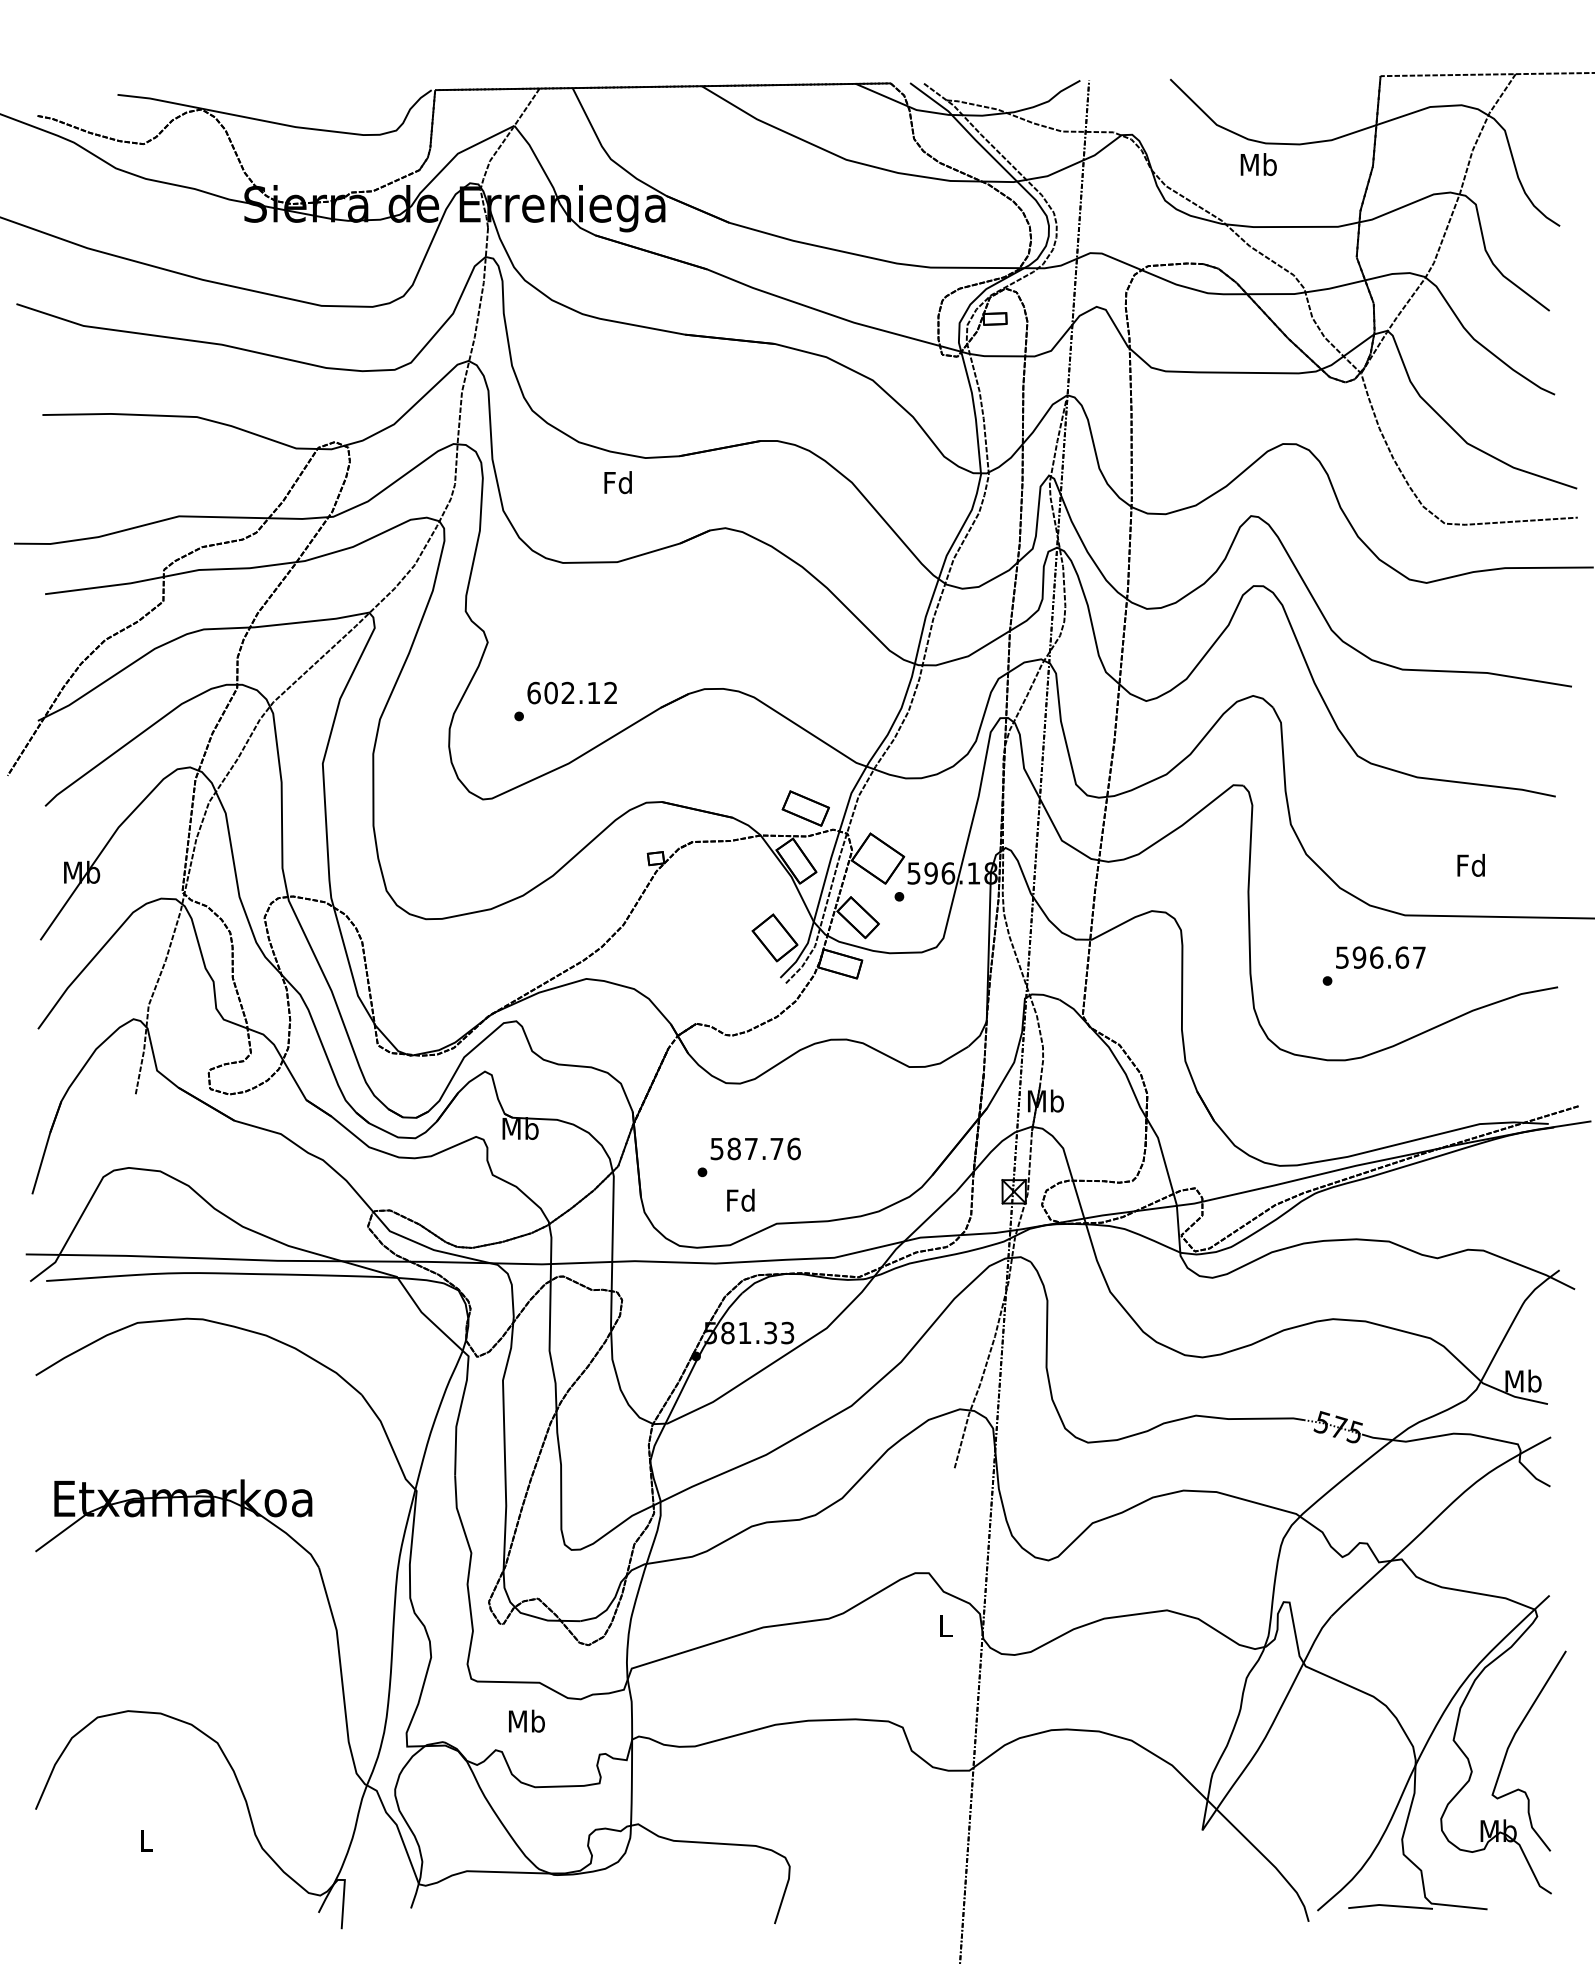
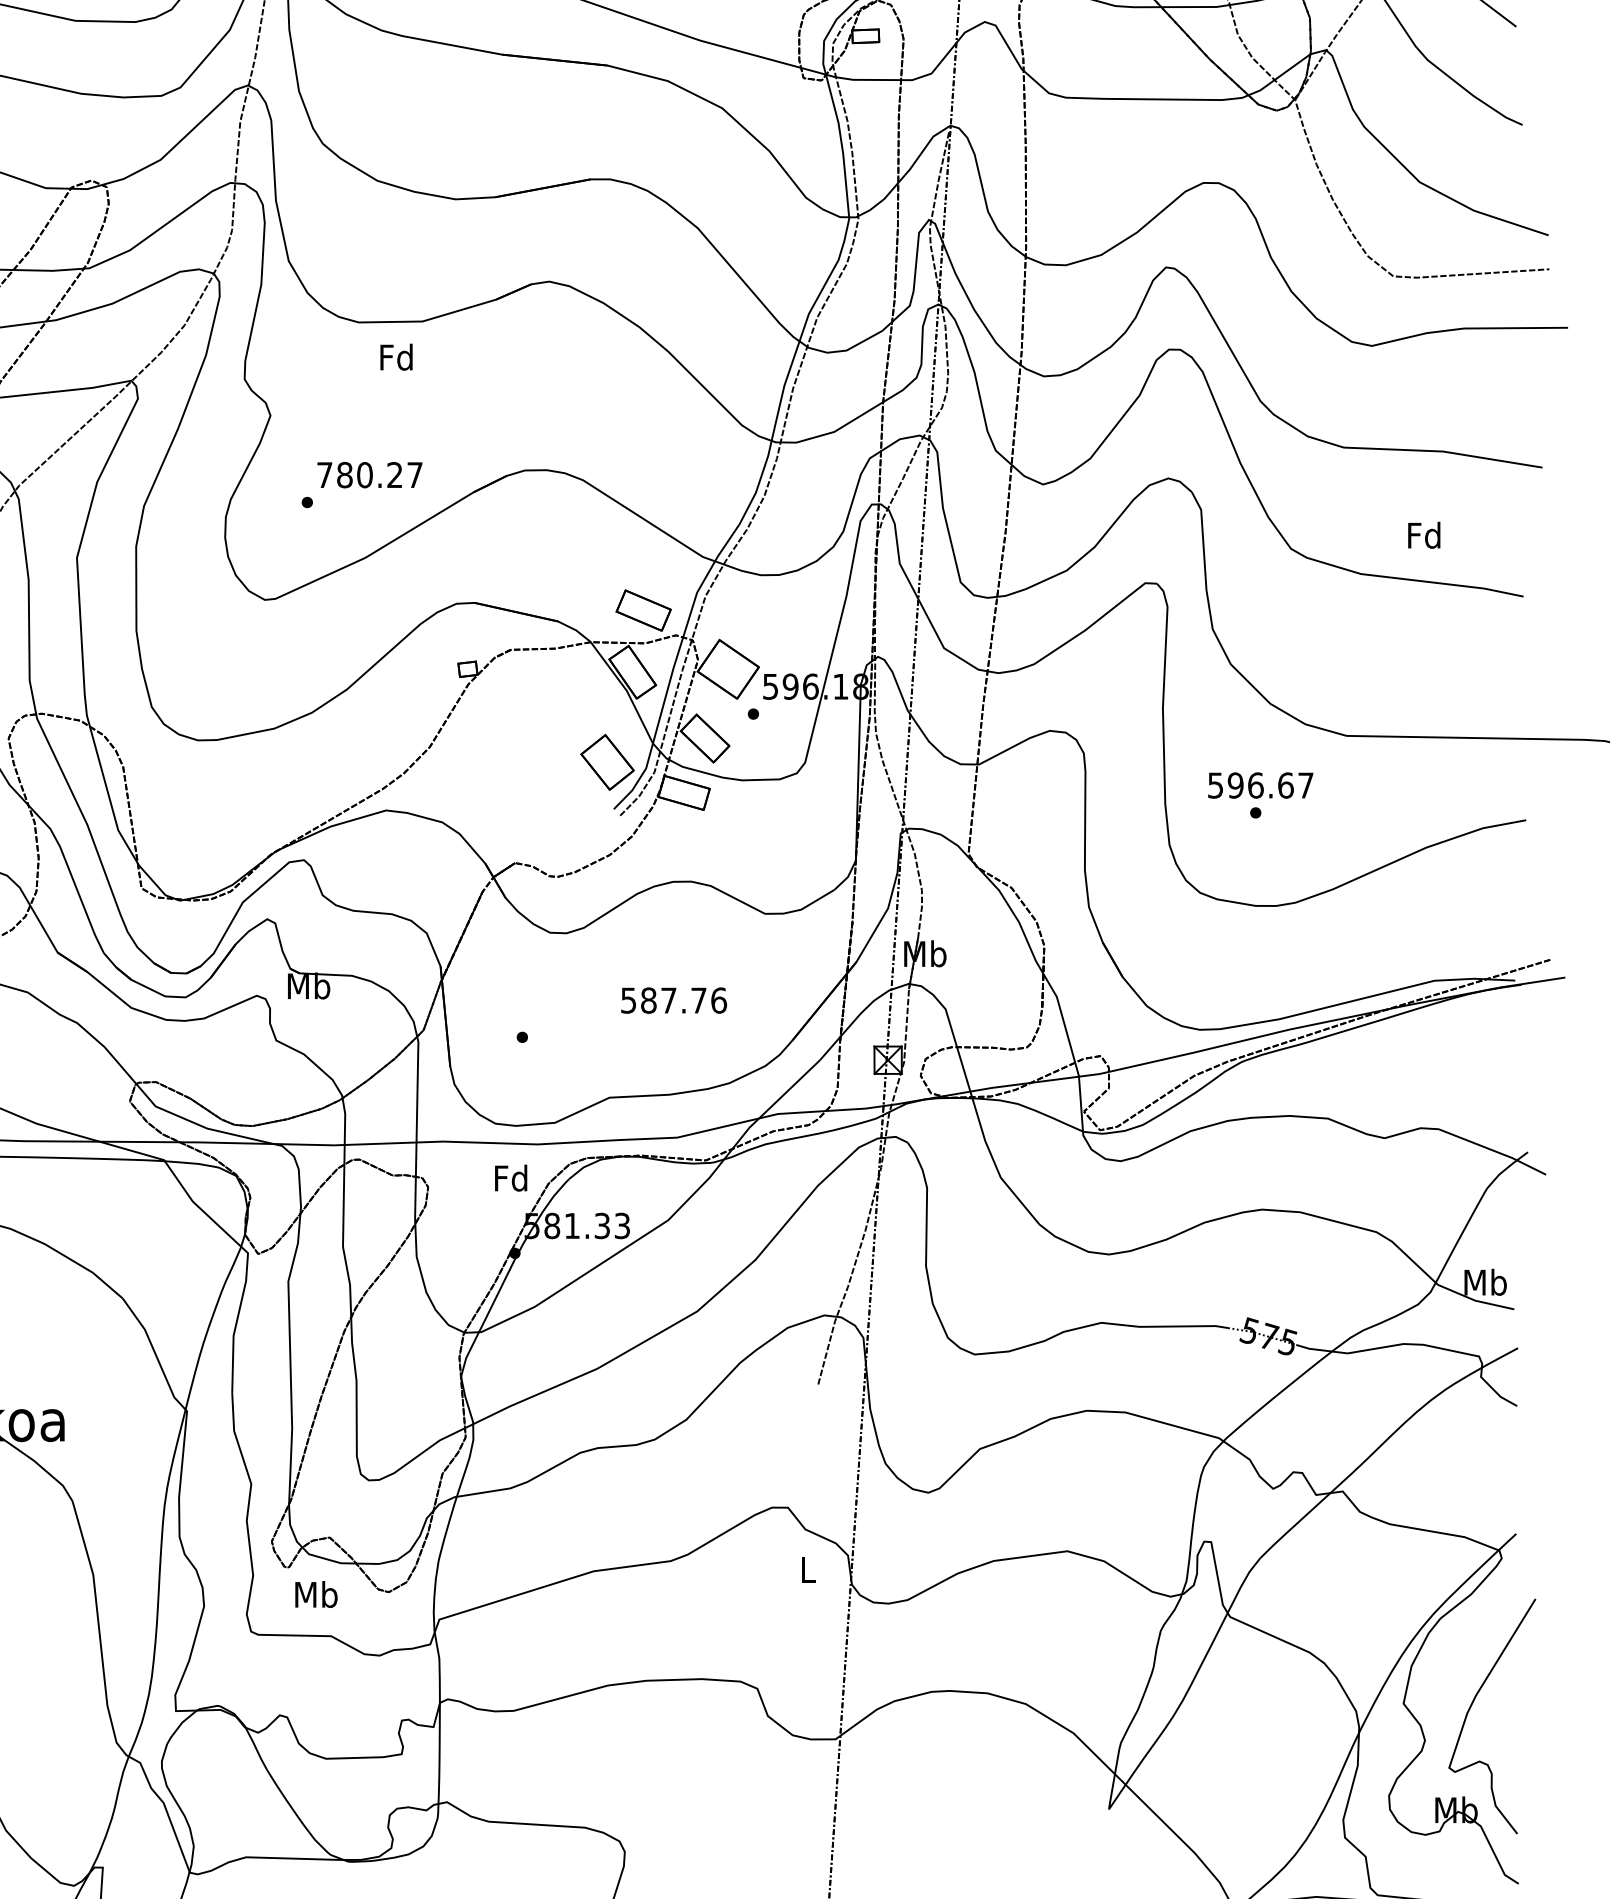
text: (617, 482) -> (395, 357), moved
text: (572, 692) -> (369, 474), 602.12 -> 780.27
text: (1470, 865) -> (1423, 535), moved
text: (1380, 957) -> (1260, 785), moved
text: (755, 1148) -> (673, 1000), moved
text: (740, 1199) -> (510, 1177), moved
text: (526, 1720) -> (315, 1593), moved

